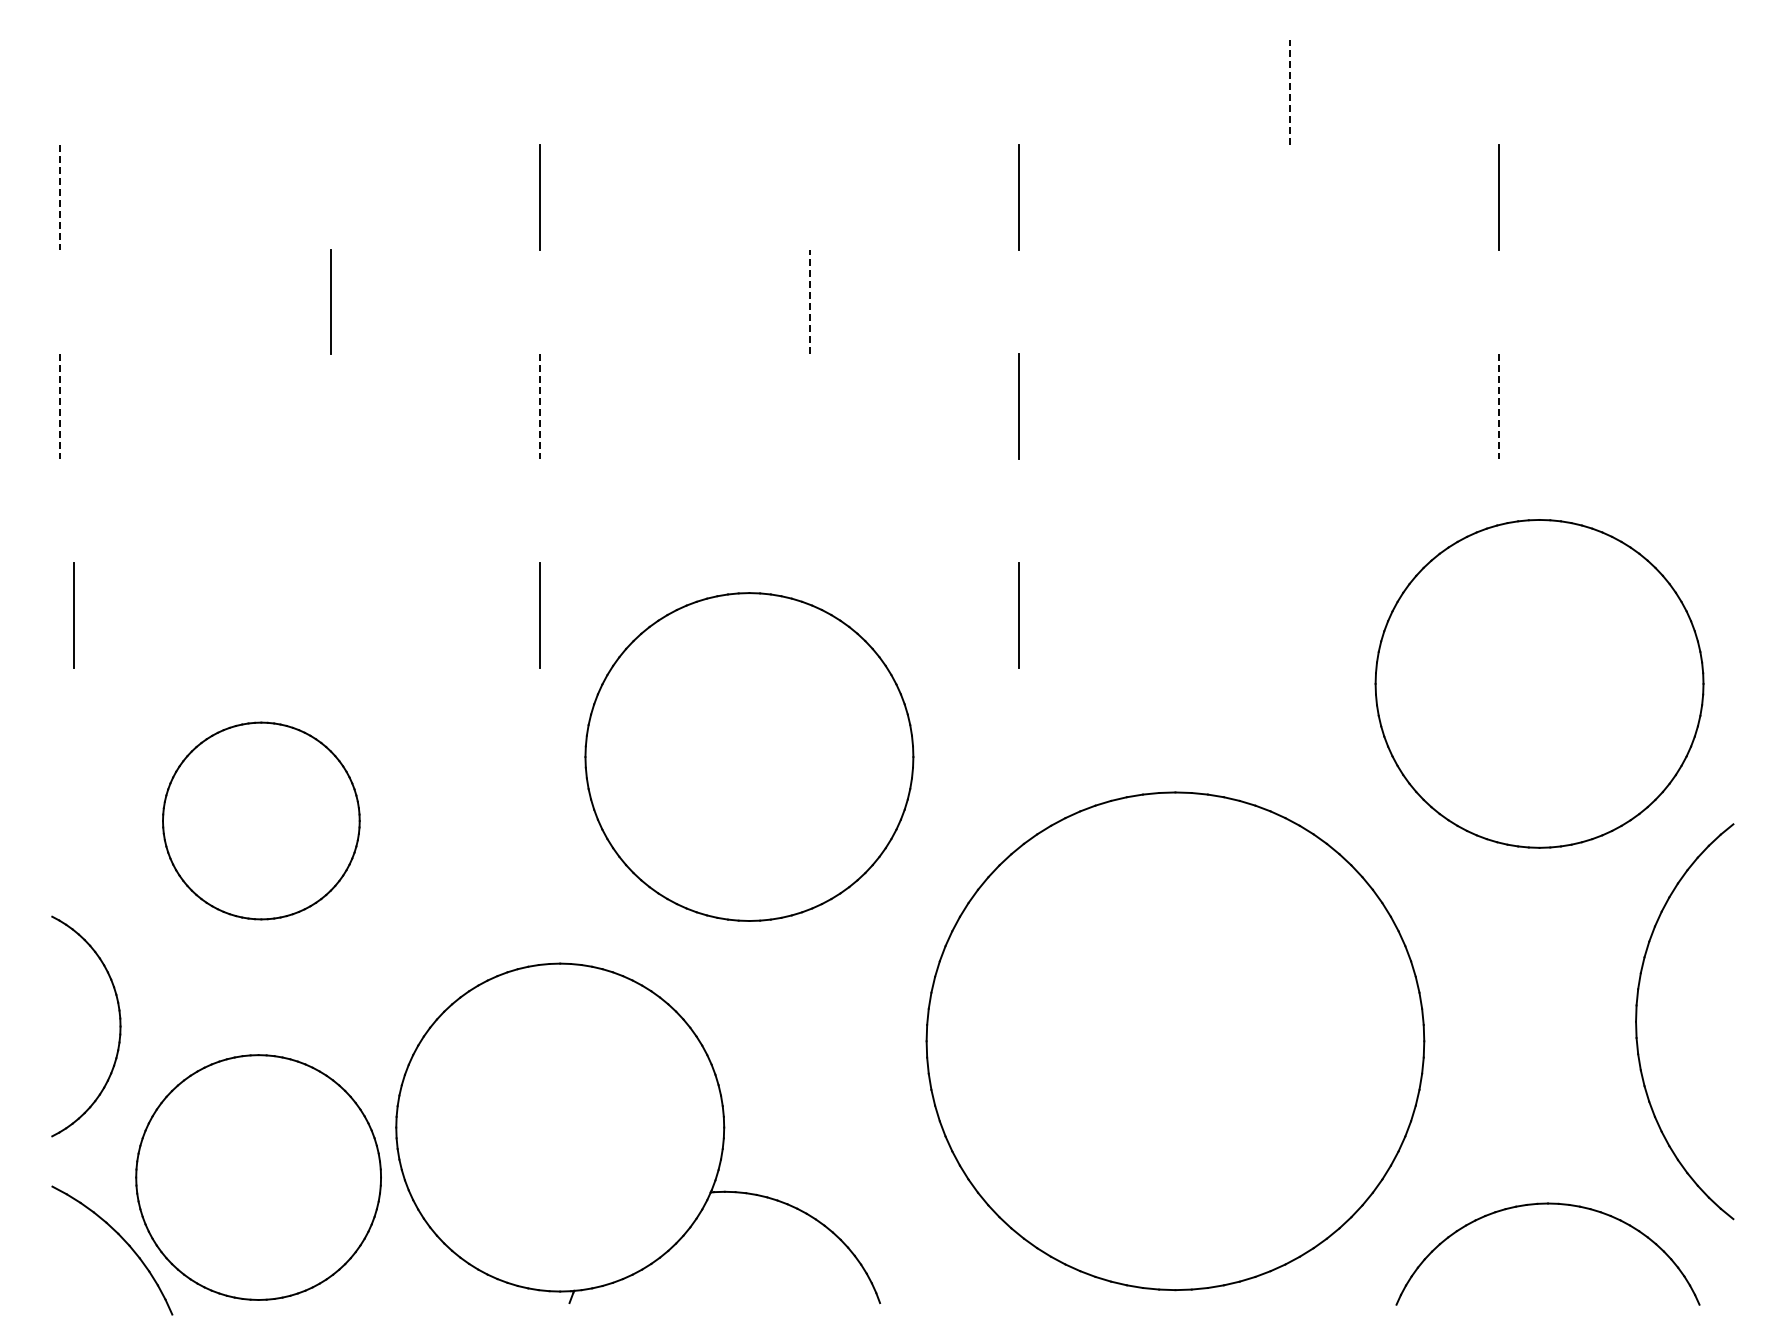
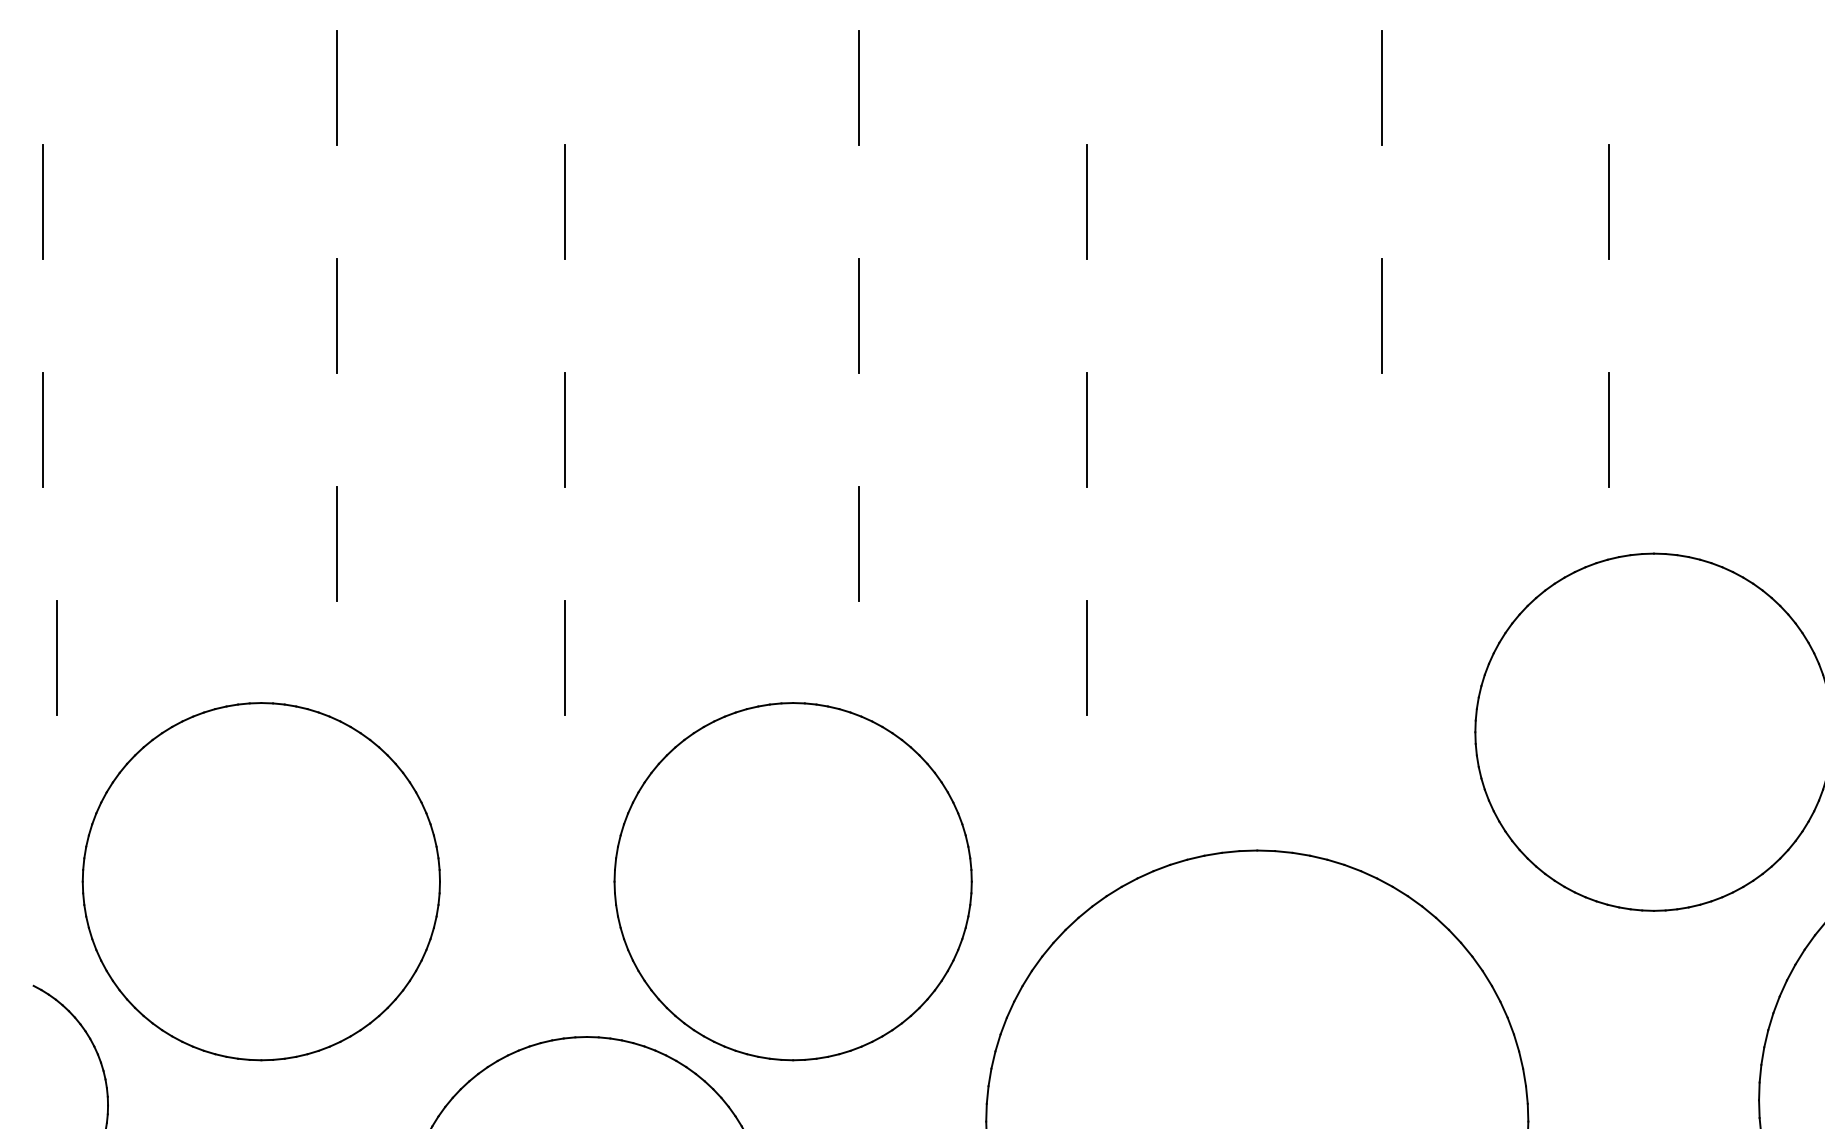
line: (330, 92) -> (336, 87), added
line: (810, 92) -> (859, 87), added
line: (1289, 92) -> (1381, 87), dashed -> solid
line: (60, 197) -> (42, 202), dashed -> solid
line: (810, 301) -> (859, 315), dashed -> solid
line: (1289, 301) -> (1381, 315), added
line: (60, 407) -> (42, 431), dashed -> solid
line: (539, 407) -> (564, 431), dashed -> solid
line: (1498, 407) -> (1609, 431), dashed -> solid
line: (330, 510) -> (336, 543), added
line: (810, 510) -> (859, 543), added
part: (749, 756) -> (793, 881), moved
part: (261, 820) -> (261, 881), size x1.67

